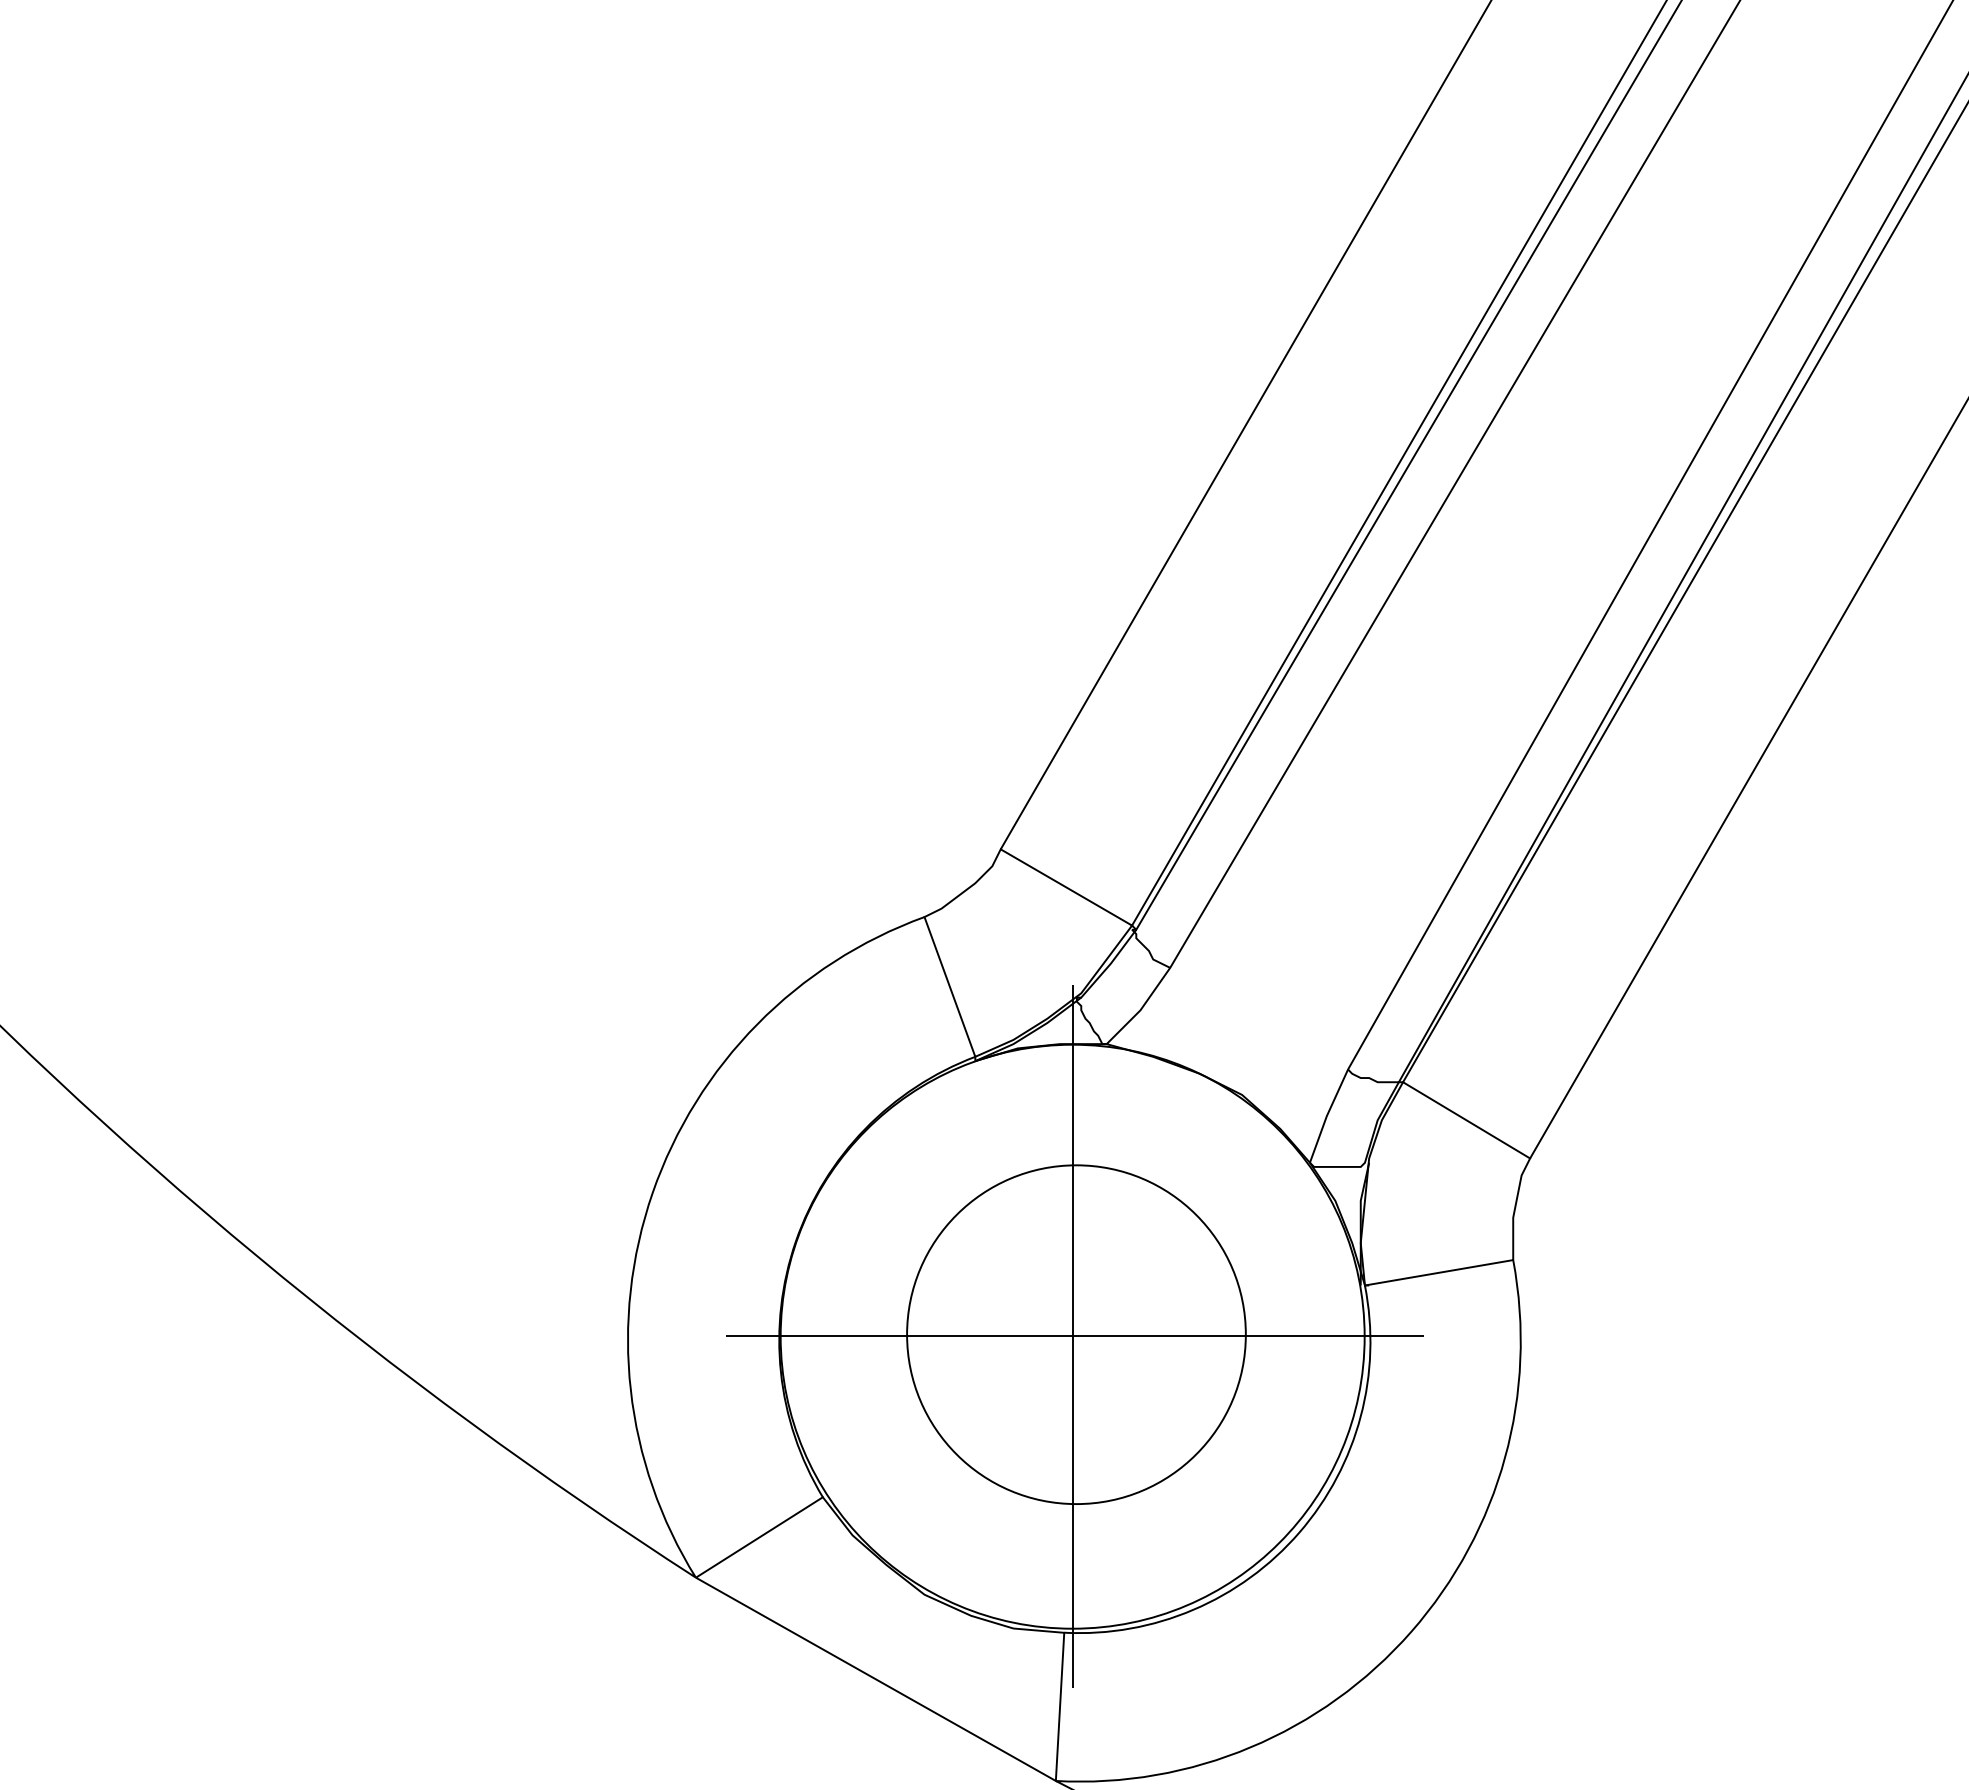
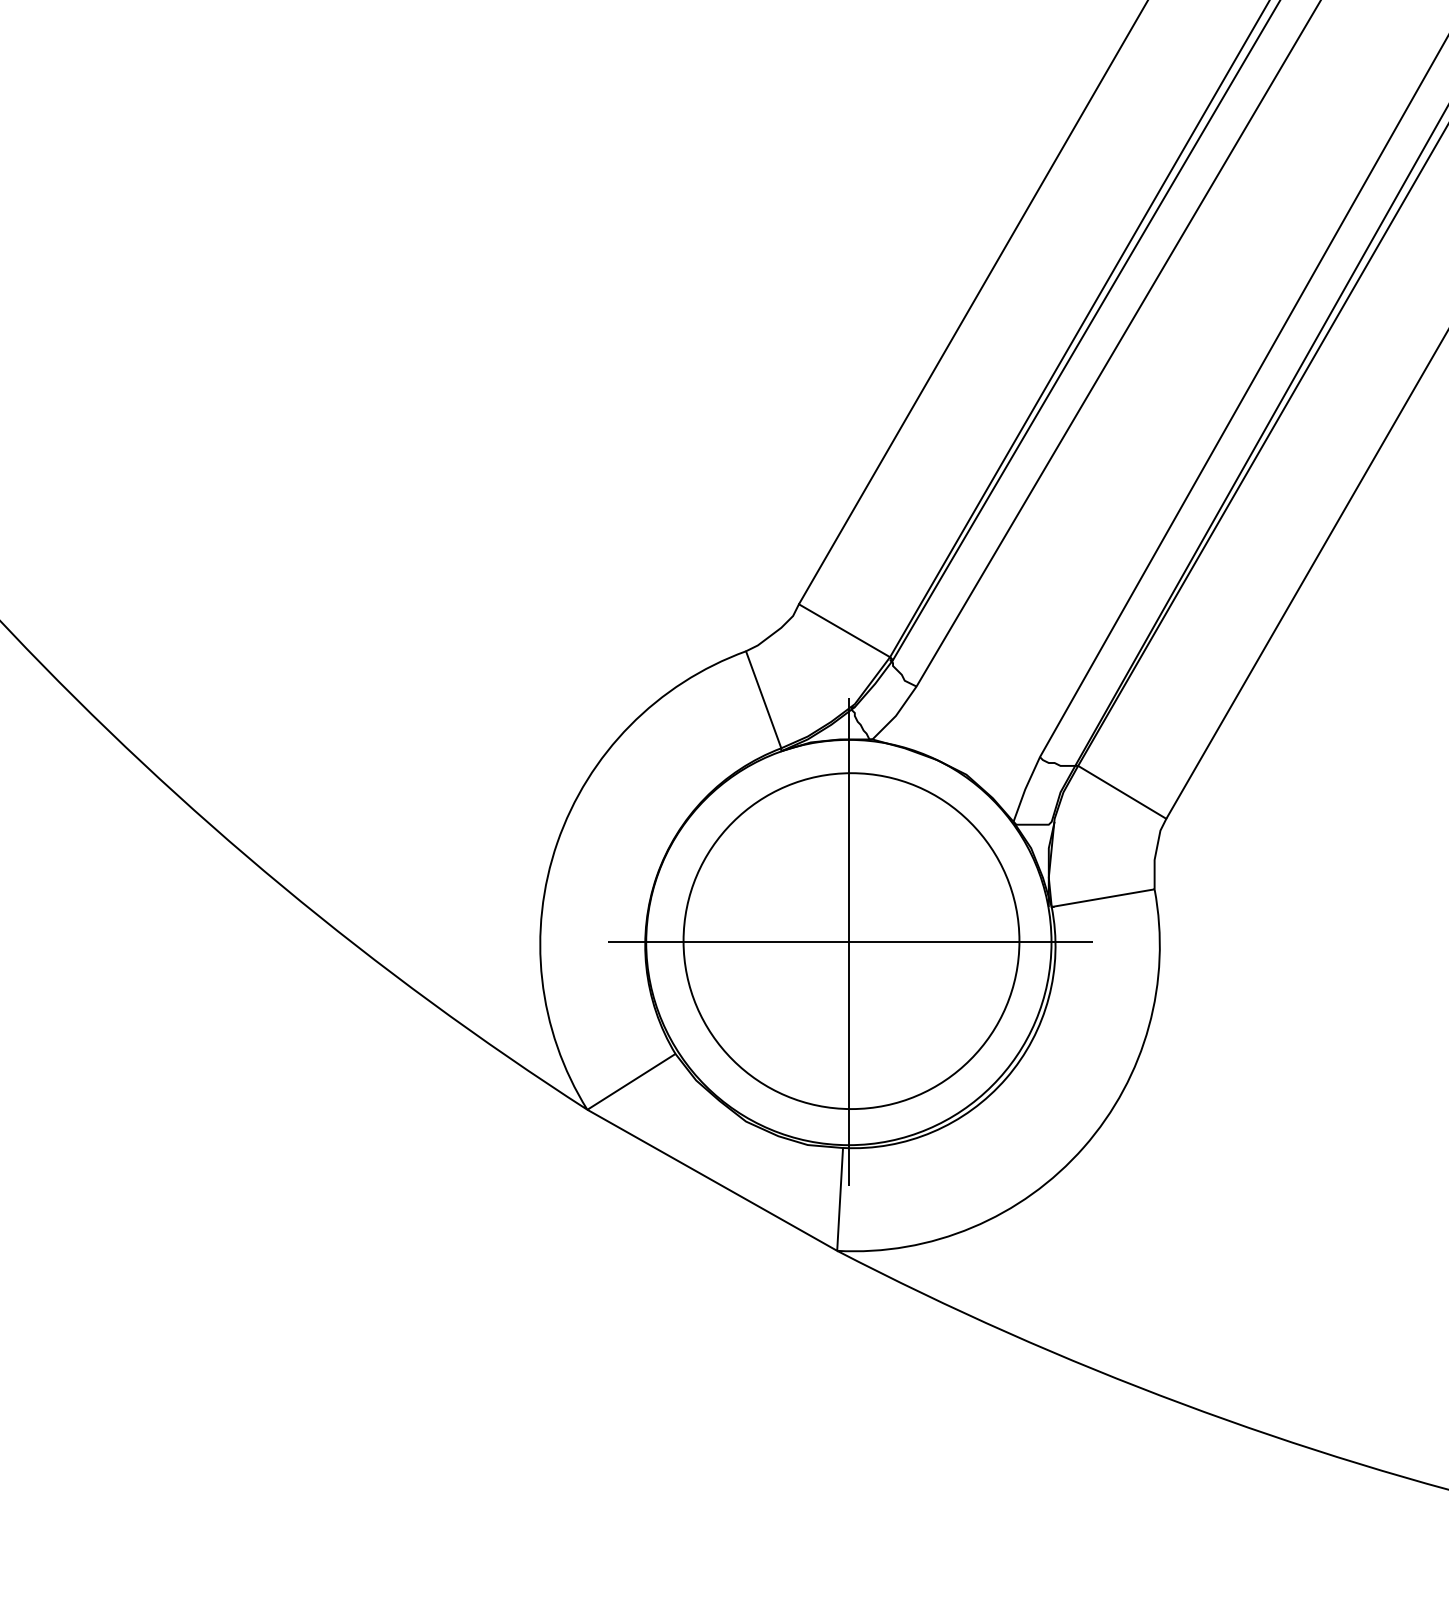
circle: (1076, 1335) -> (851, 941), size x1.43

